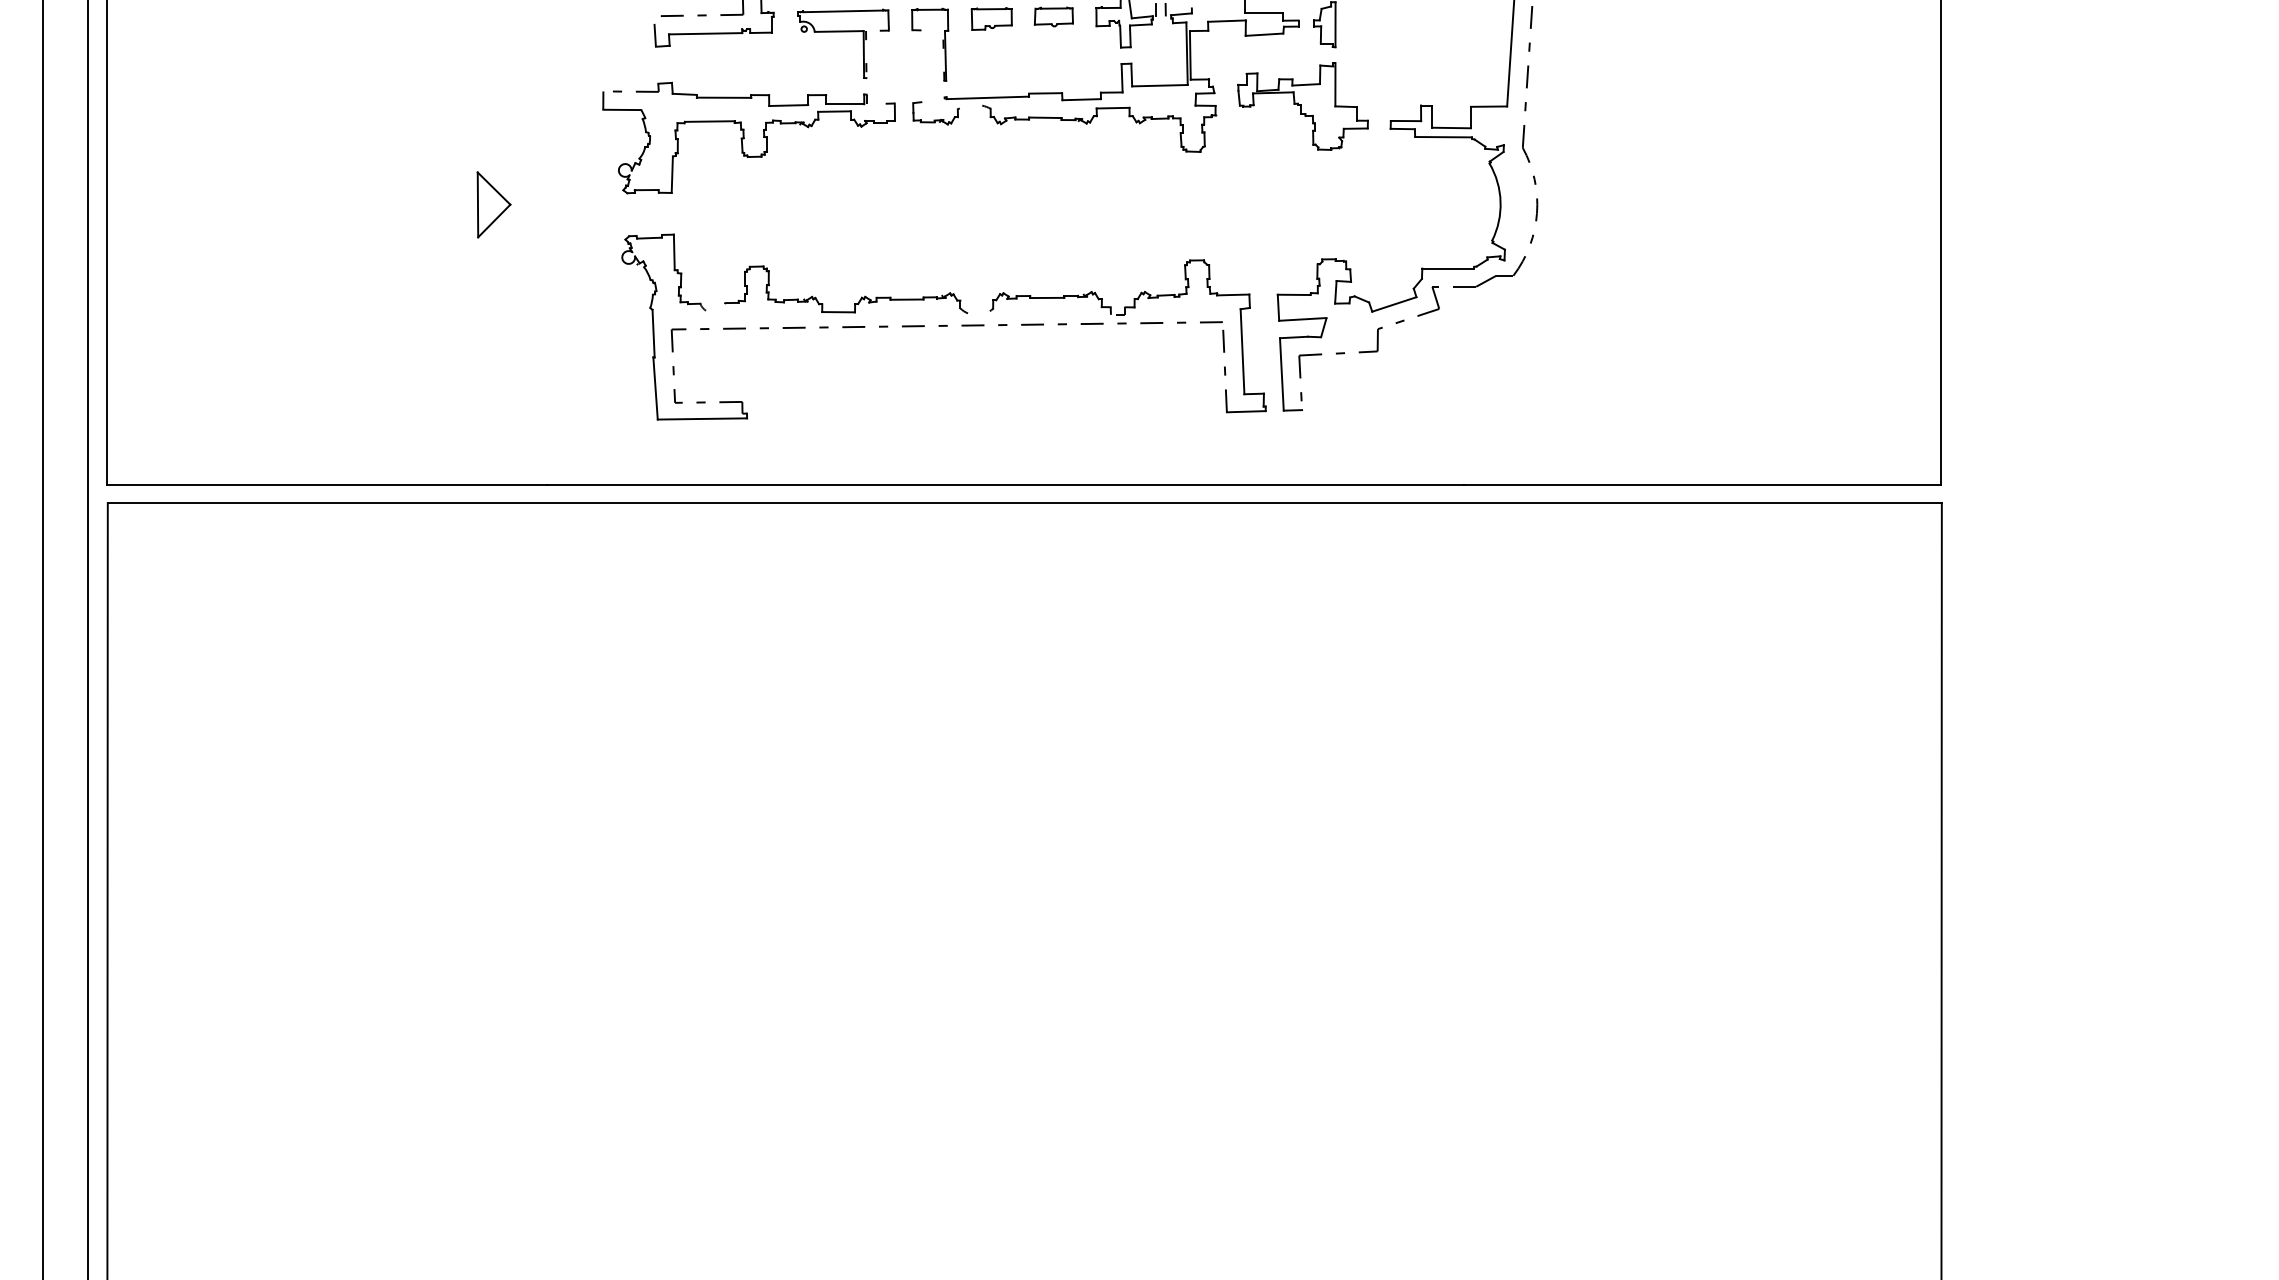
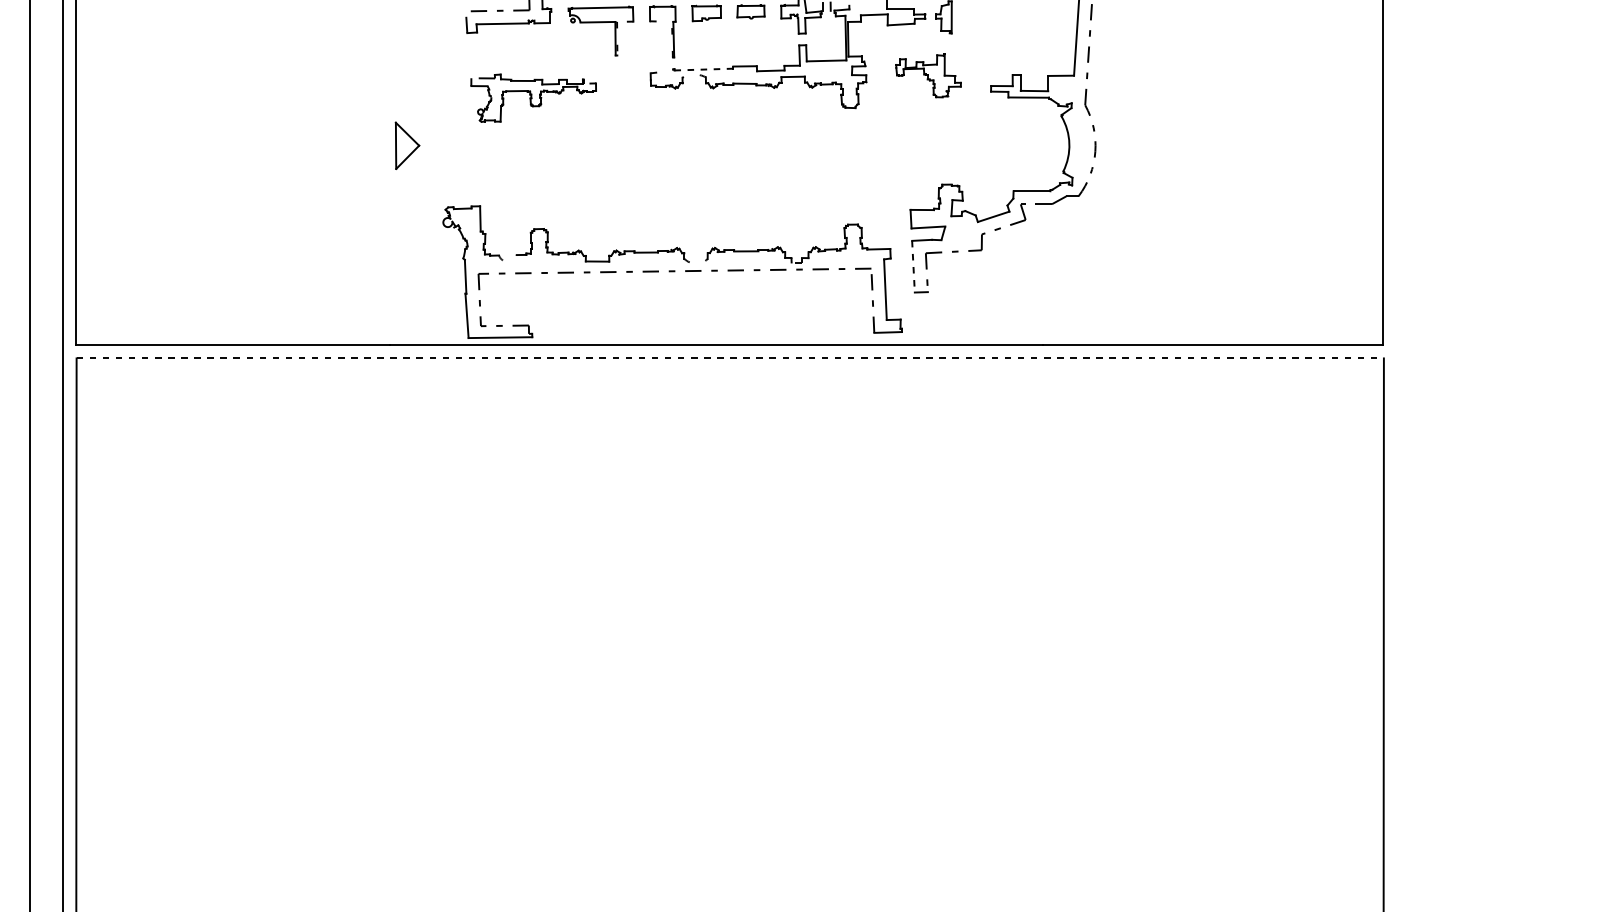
line: (987, 97) -> (703, 69), solid -> dashed
part: (1302, 106) -> (928, 75), size x0.7
part: (748, 137) -> (533, 97), size x0.6
part: (493, 204) -> (407, 145), moved
part: (943, 326) -> (672, 271), moved
line: (1281, 374) -> (913, 266), solid -> dashed
line: (1025, 503) -> (730, 358), solid -> dashed

